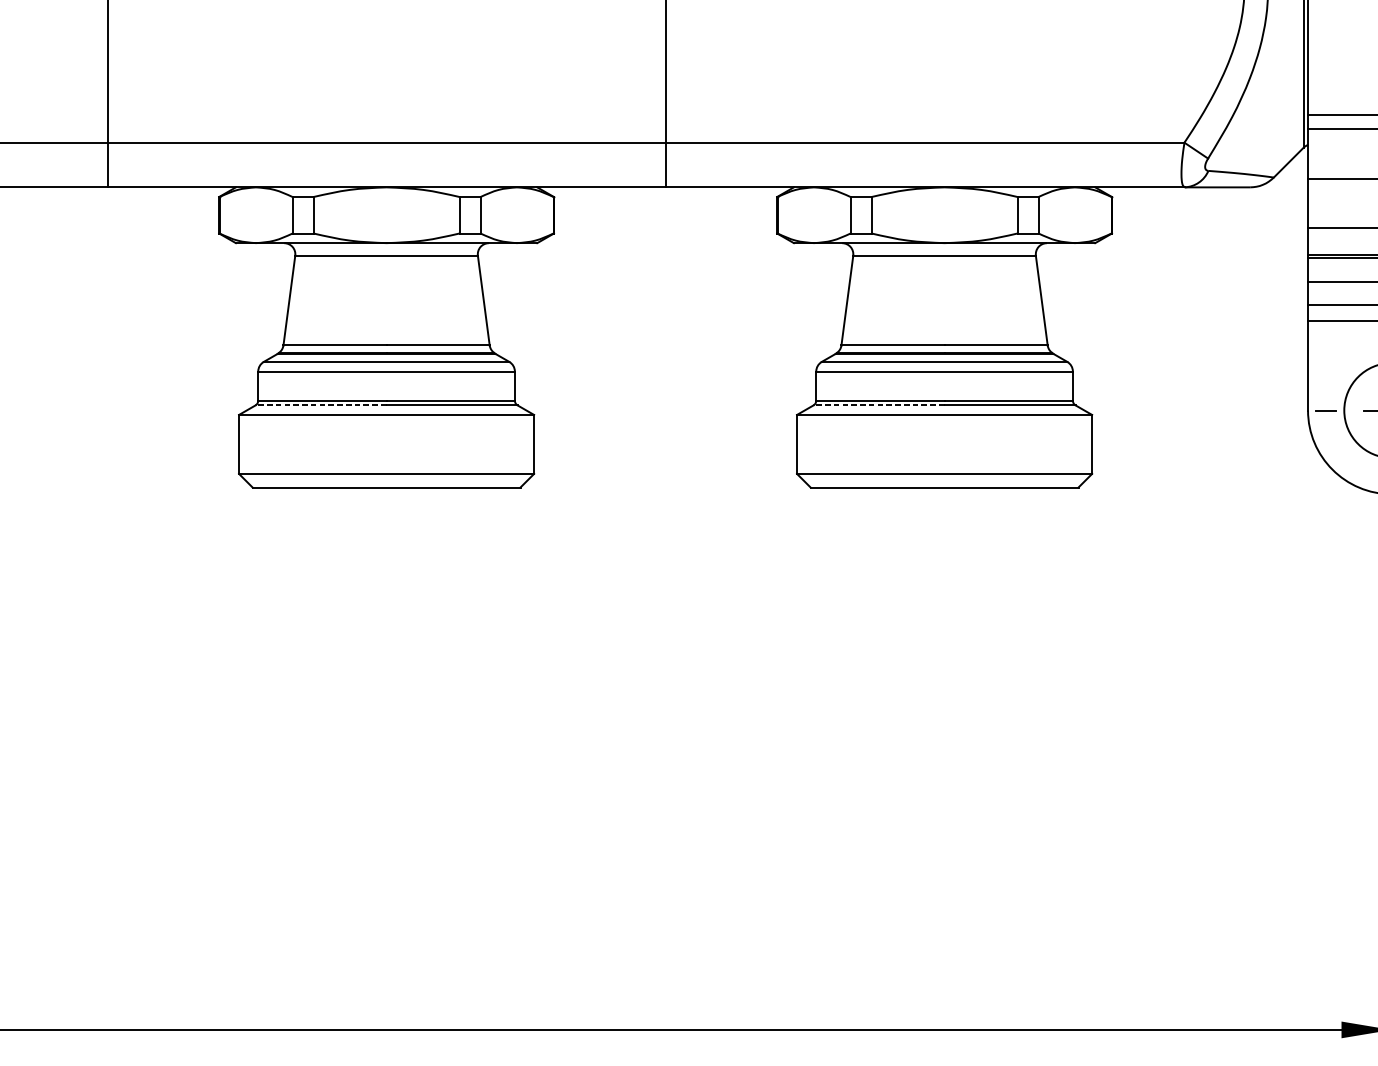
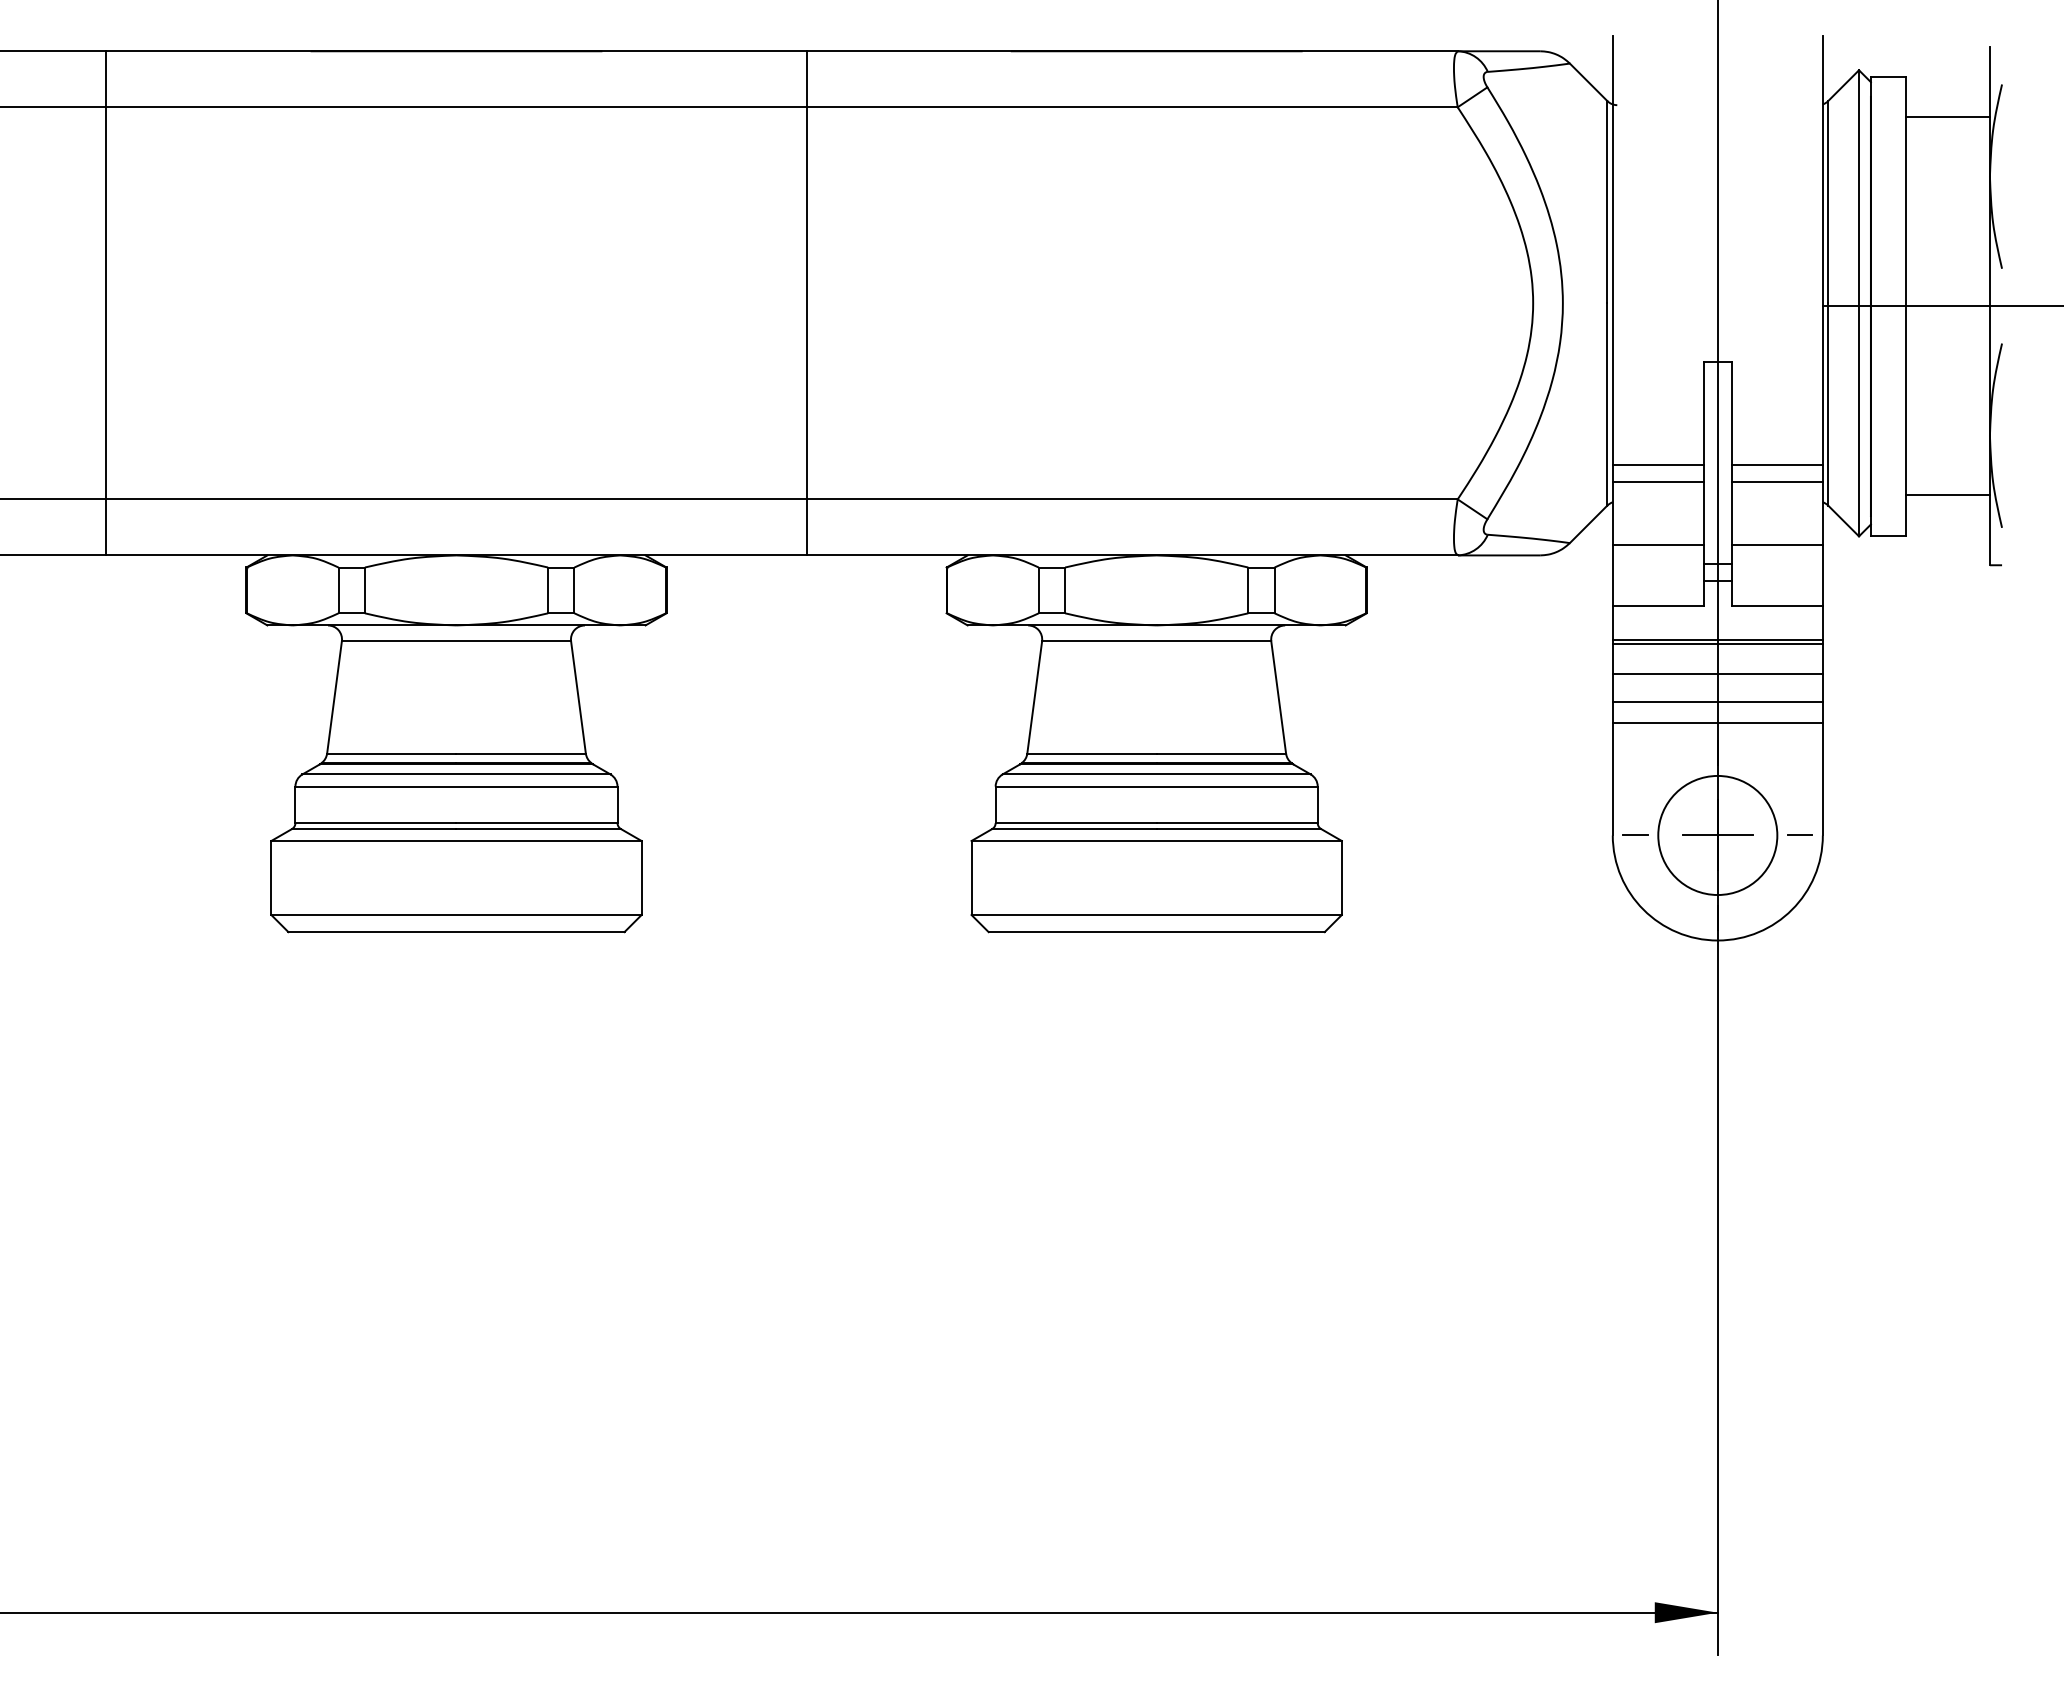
line: (320, 405) -> (373, 829), dashed -> solid
line: (878, 405) -> (1073, 829), dashed -> solid

